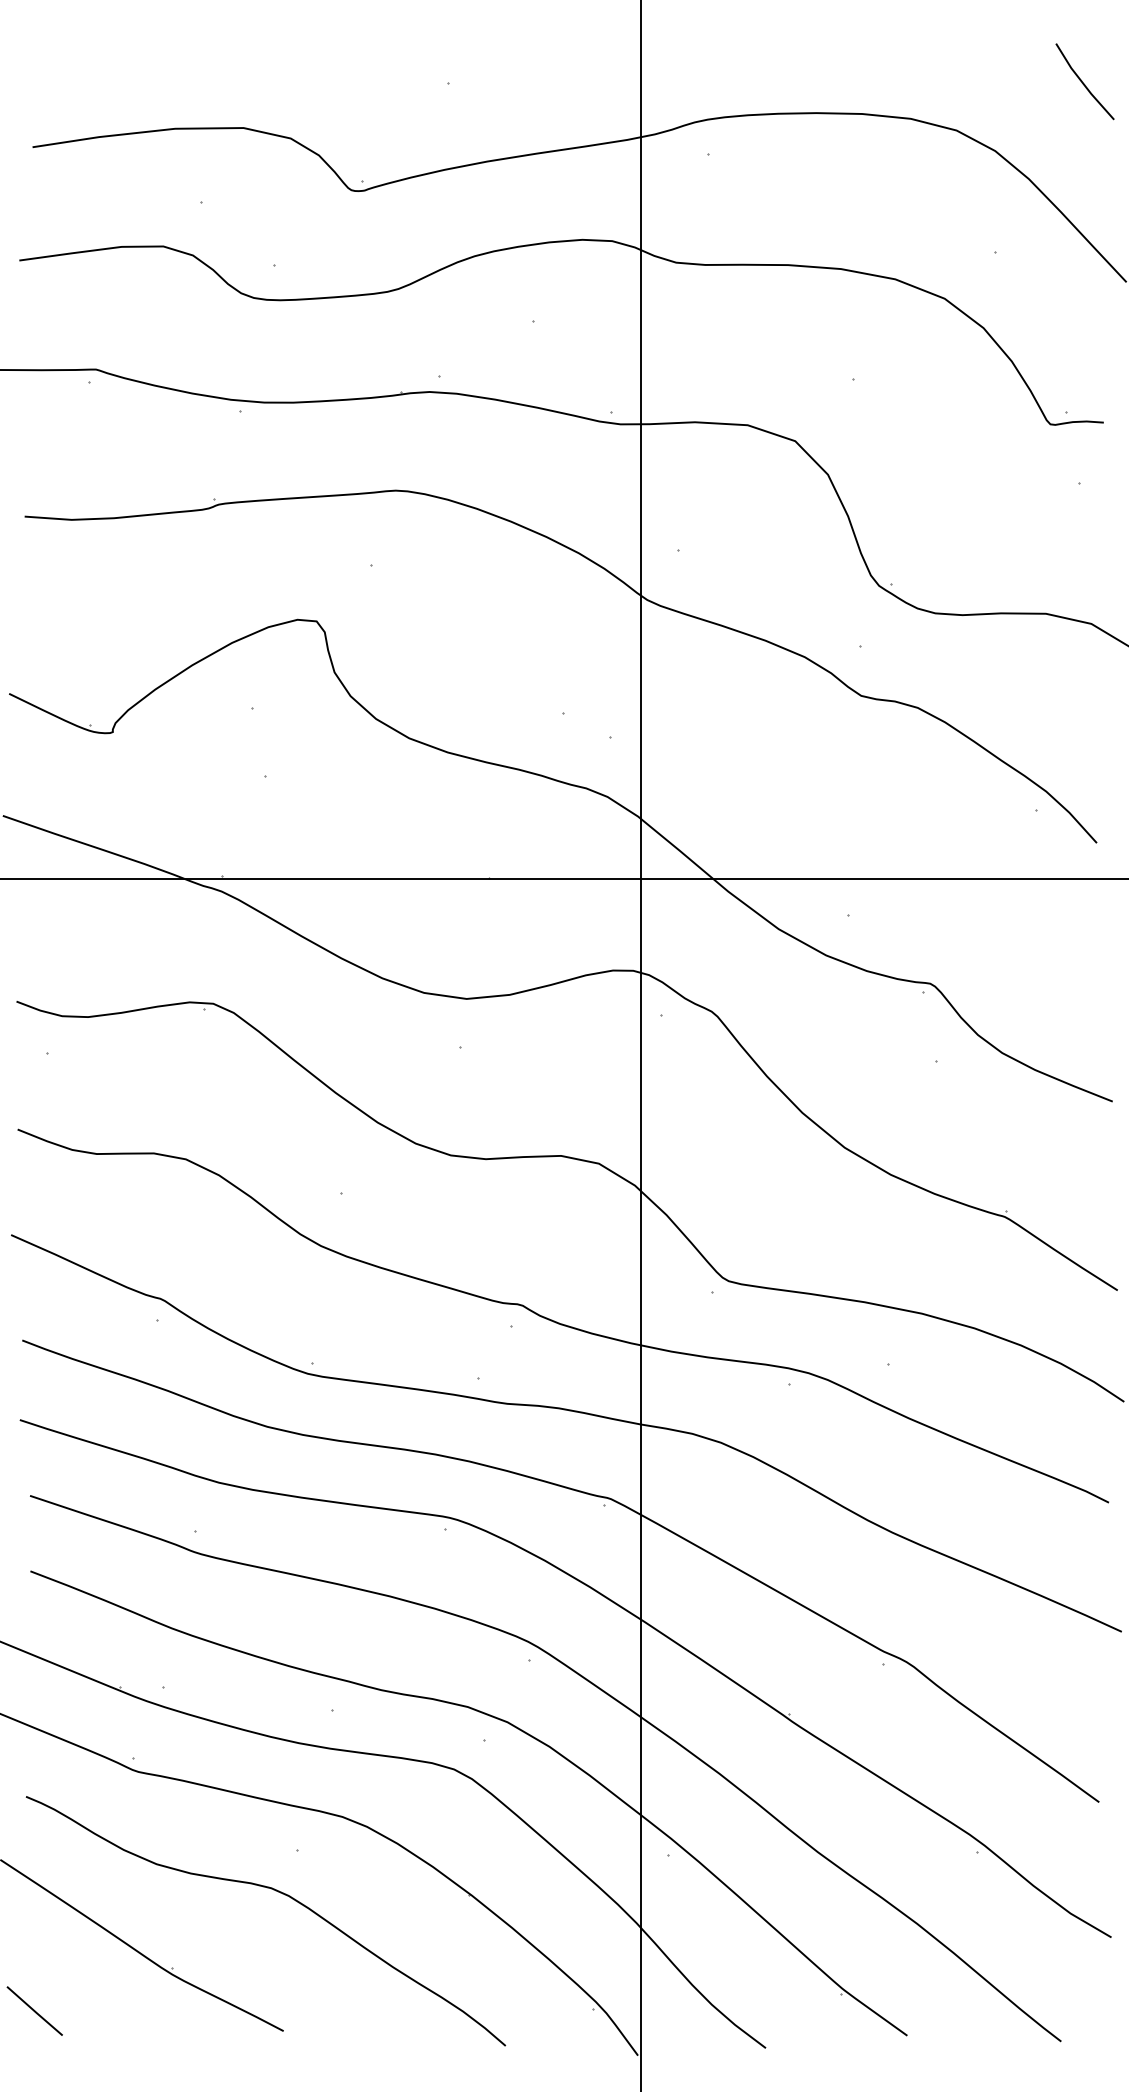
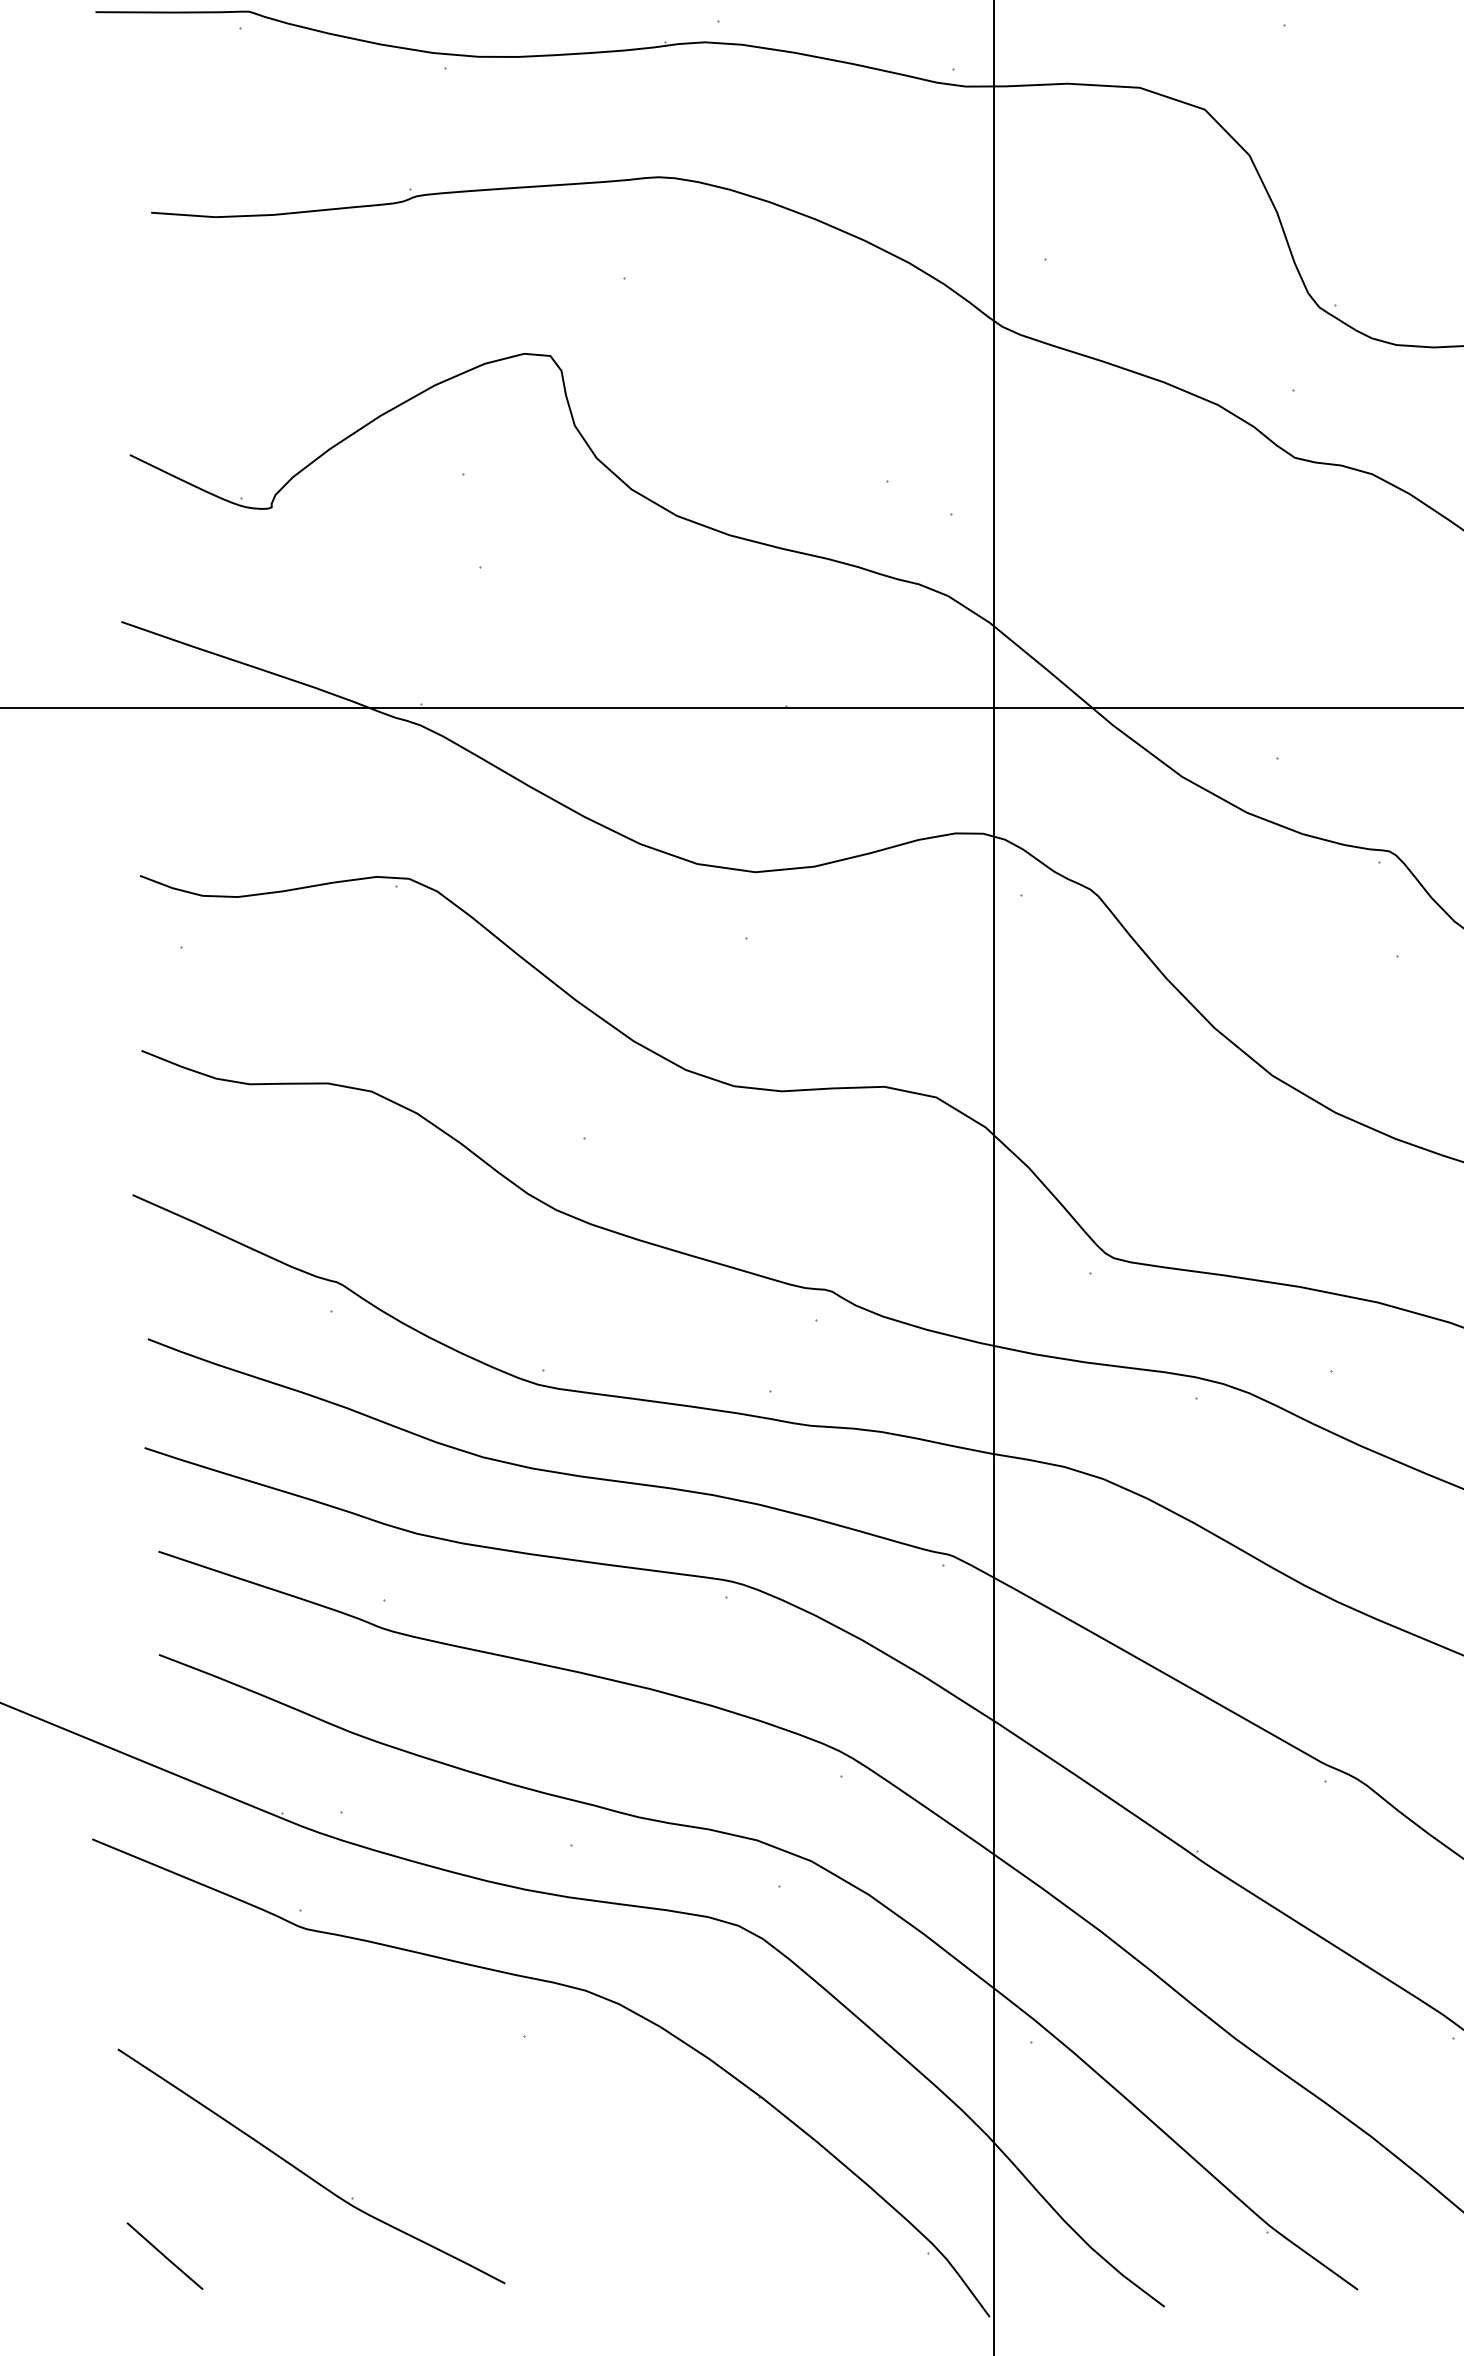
curve: (275, 1891) -> (494, 2092), removed

